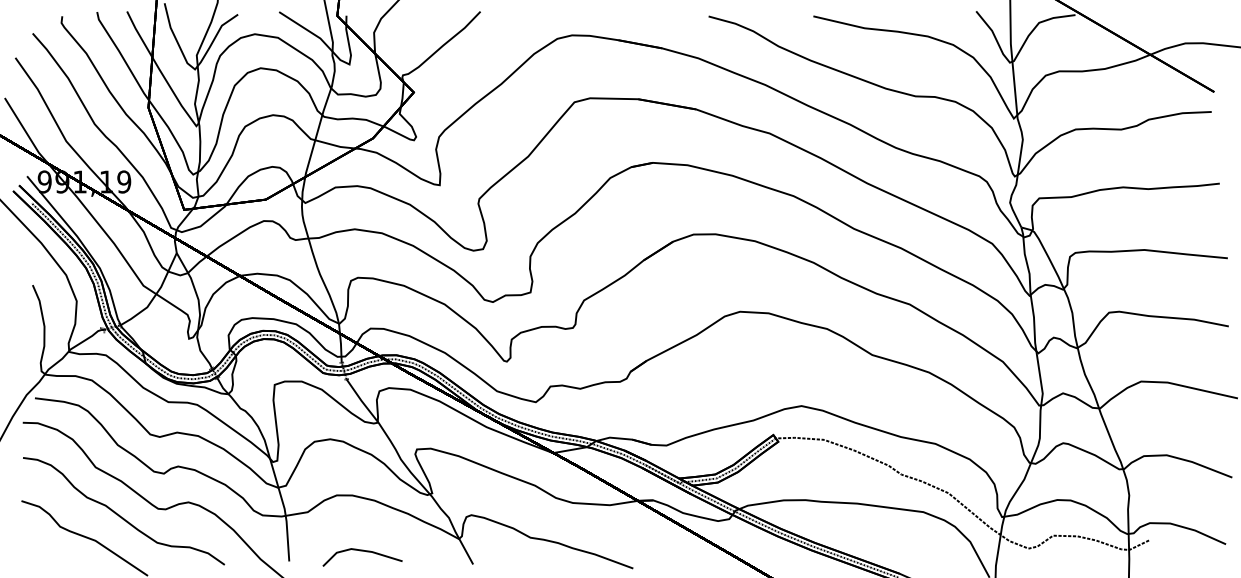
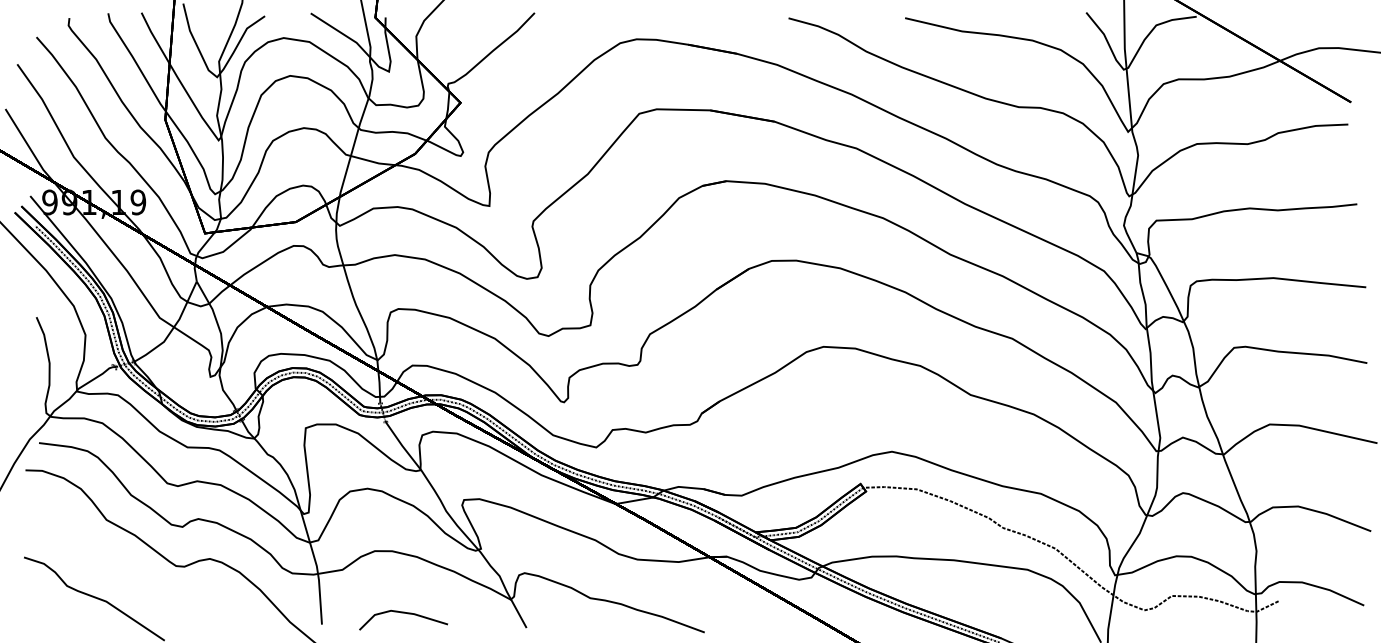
part: (124, 511) -> (138, 569), removed

